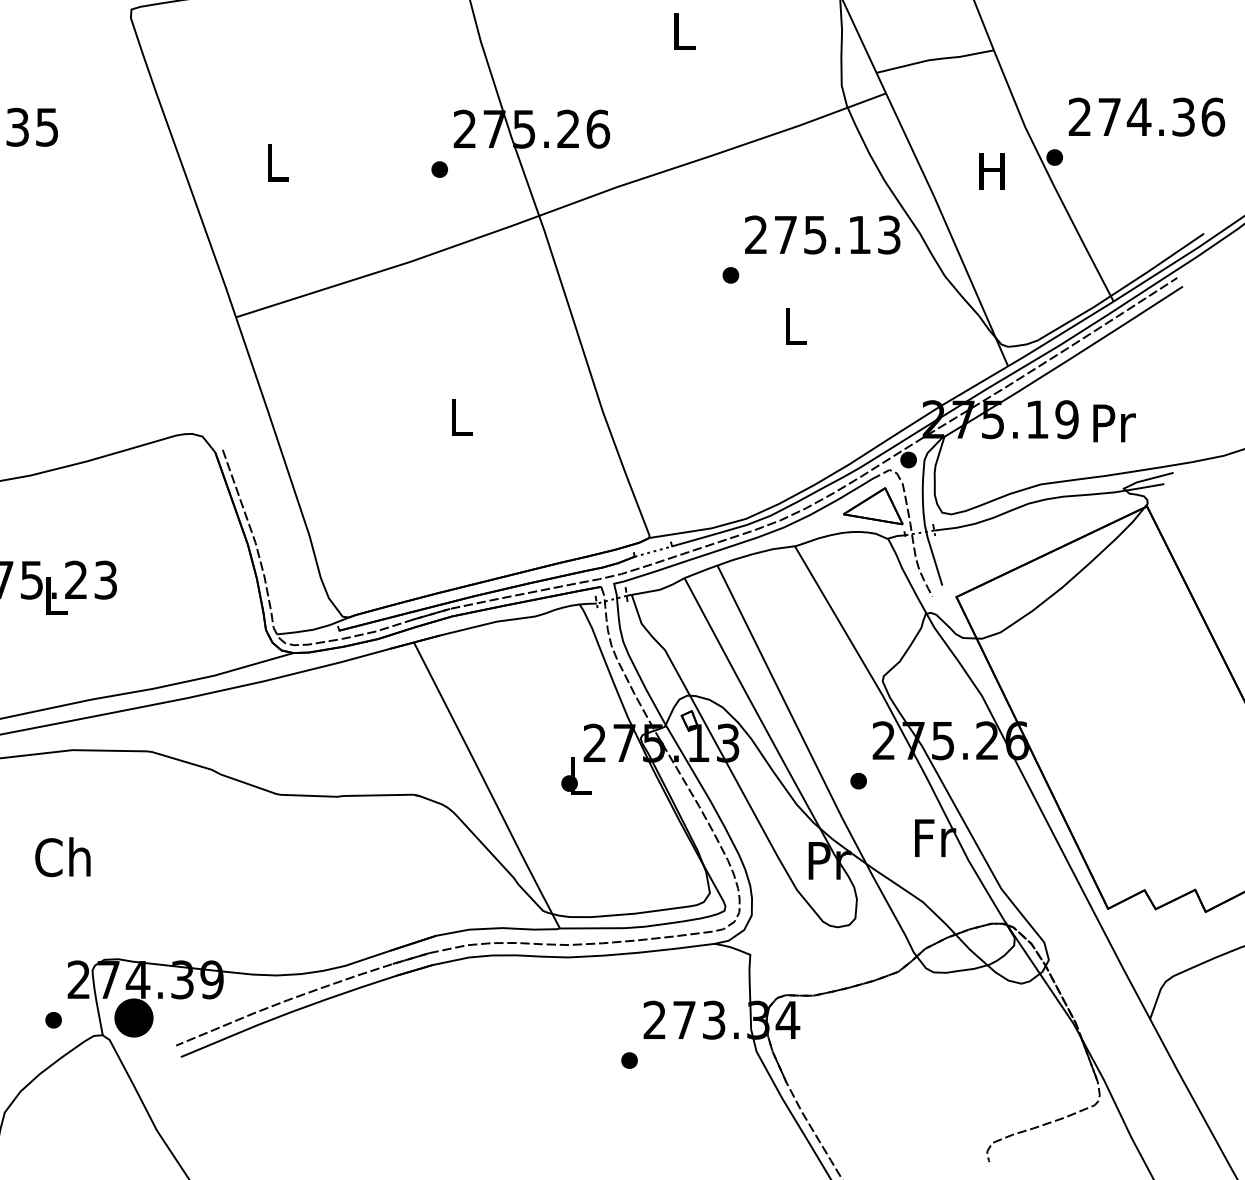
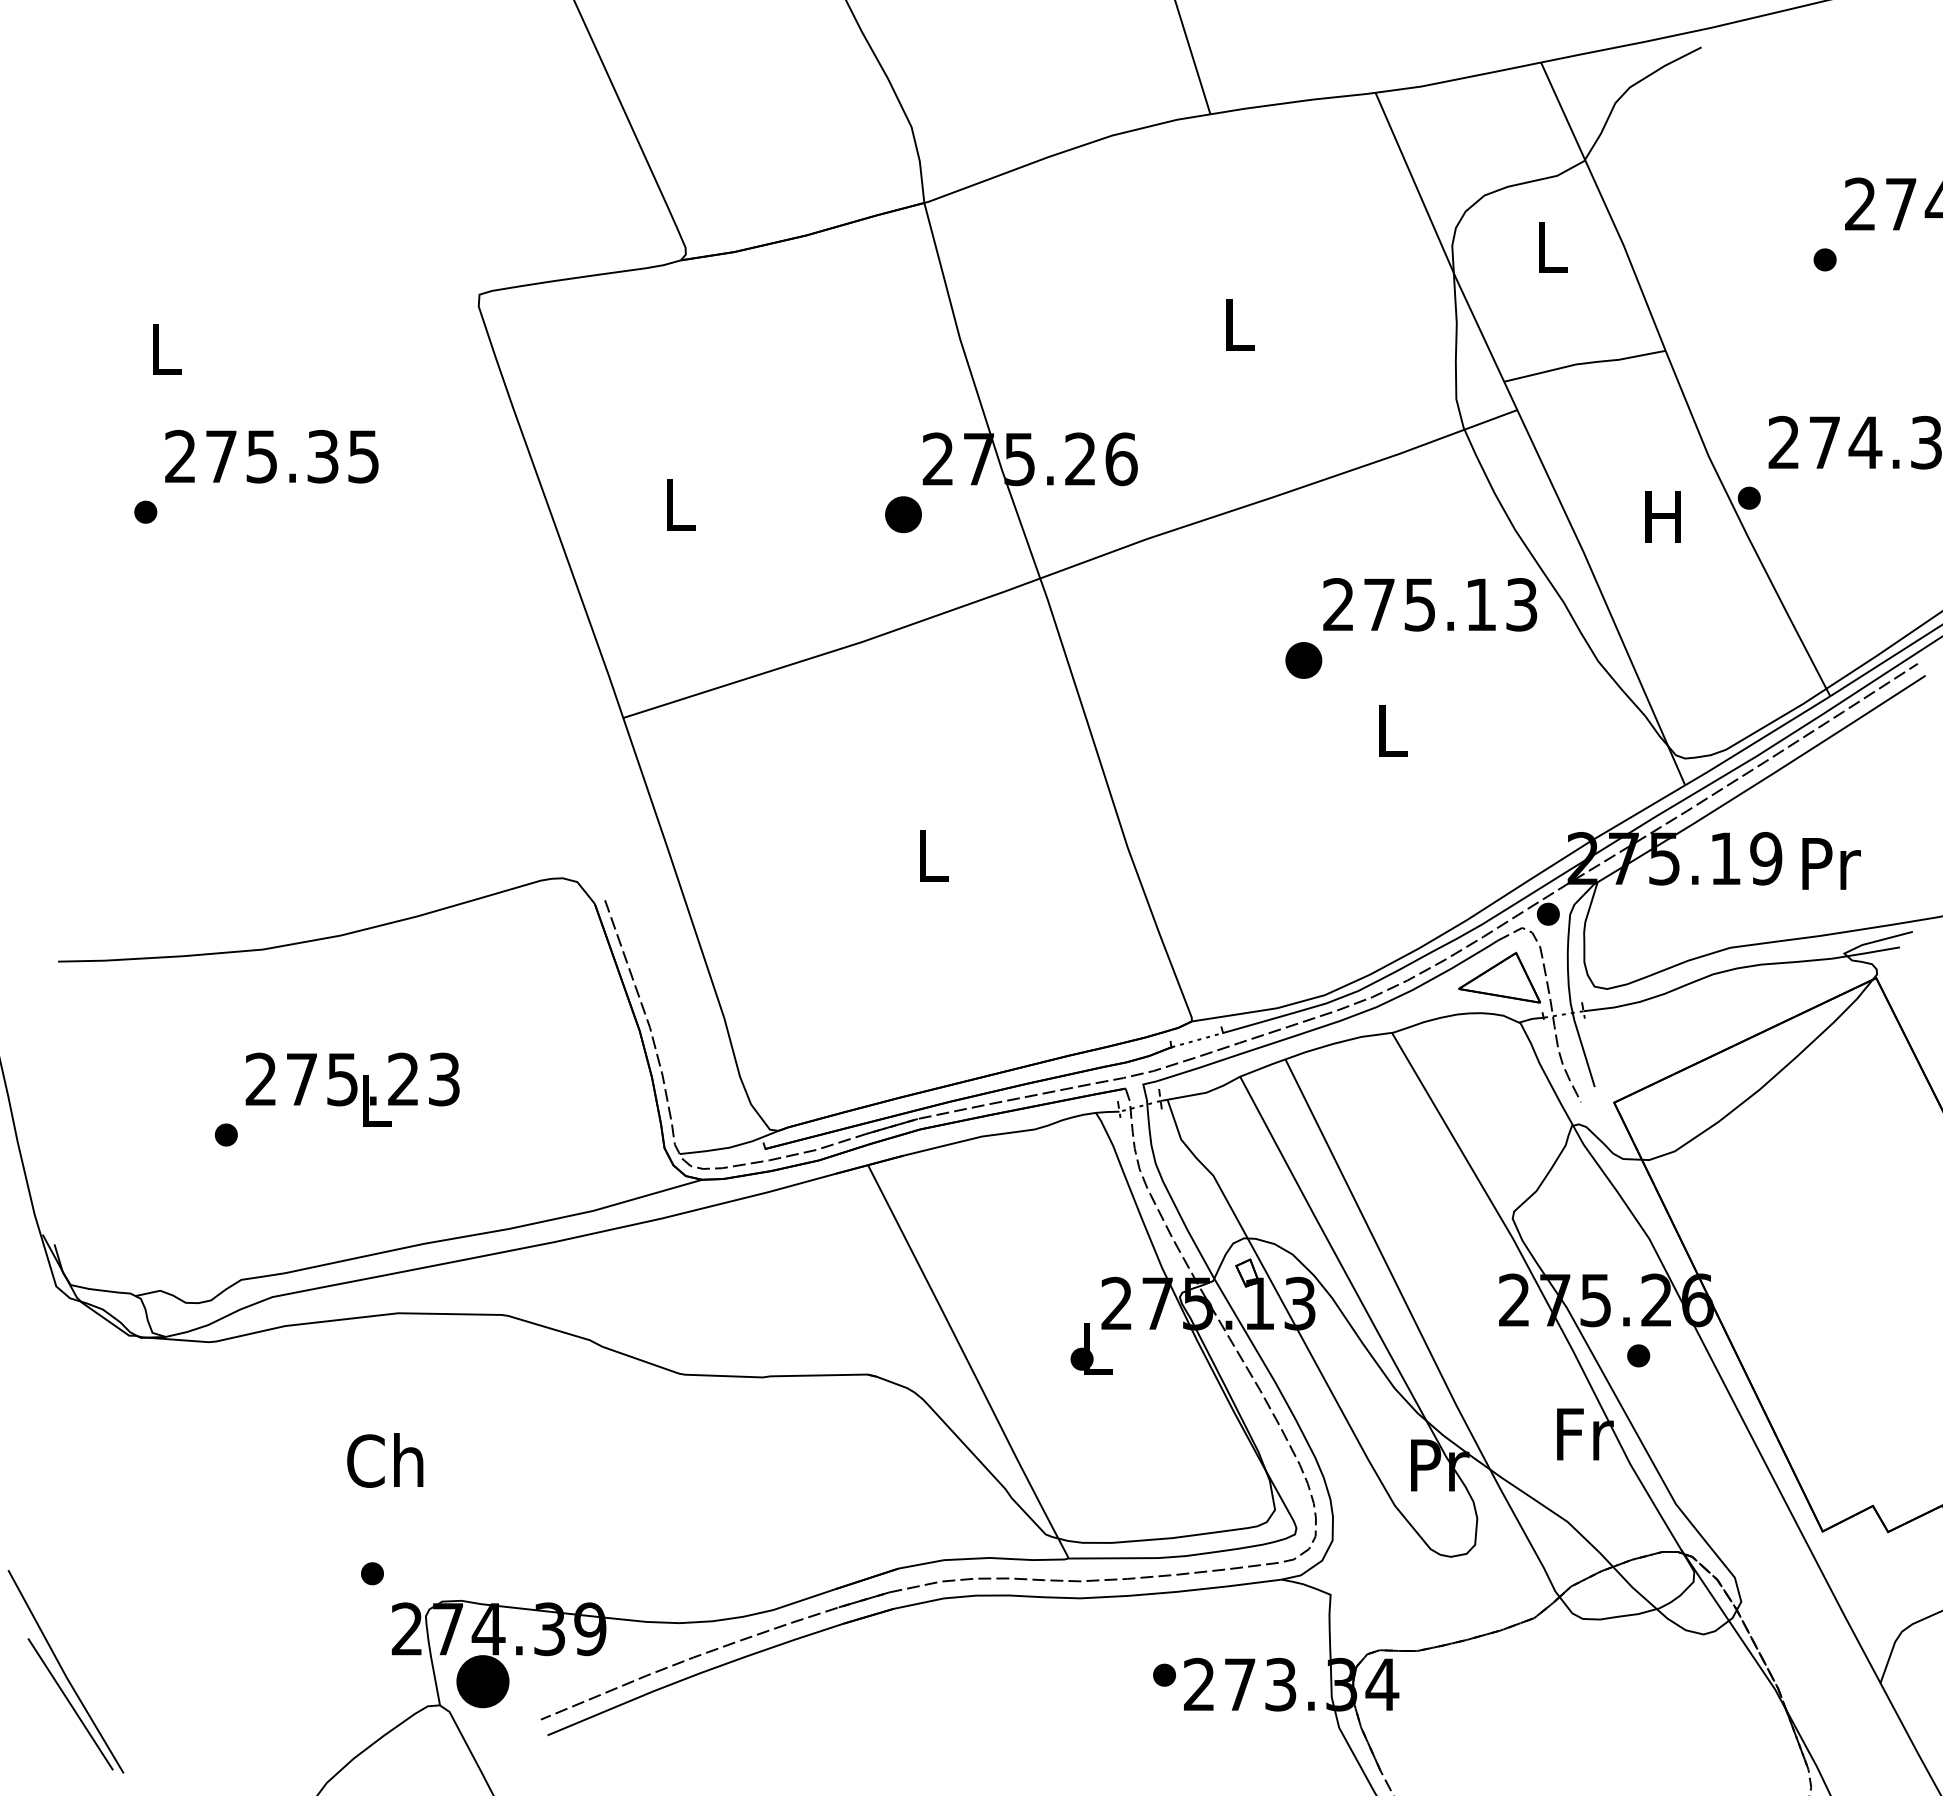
part: (439, 169) -> (903, 514), size x1.6
part: (730, 274) -> (1303, 659), size x1.6
part: (858, 780) -> (1638, 1355), moved
part: (53, 1020) -> (372, 1573), moved
part: (629, 1060) -> (1164, 1674), moved

